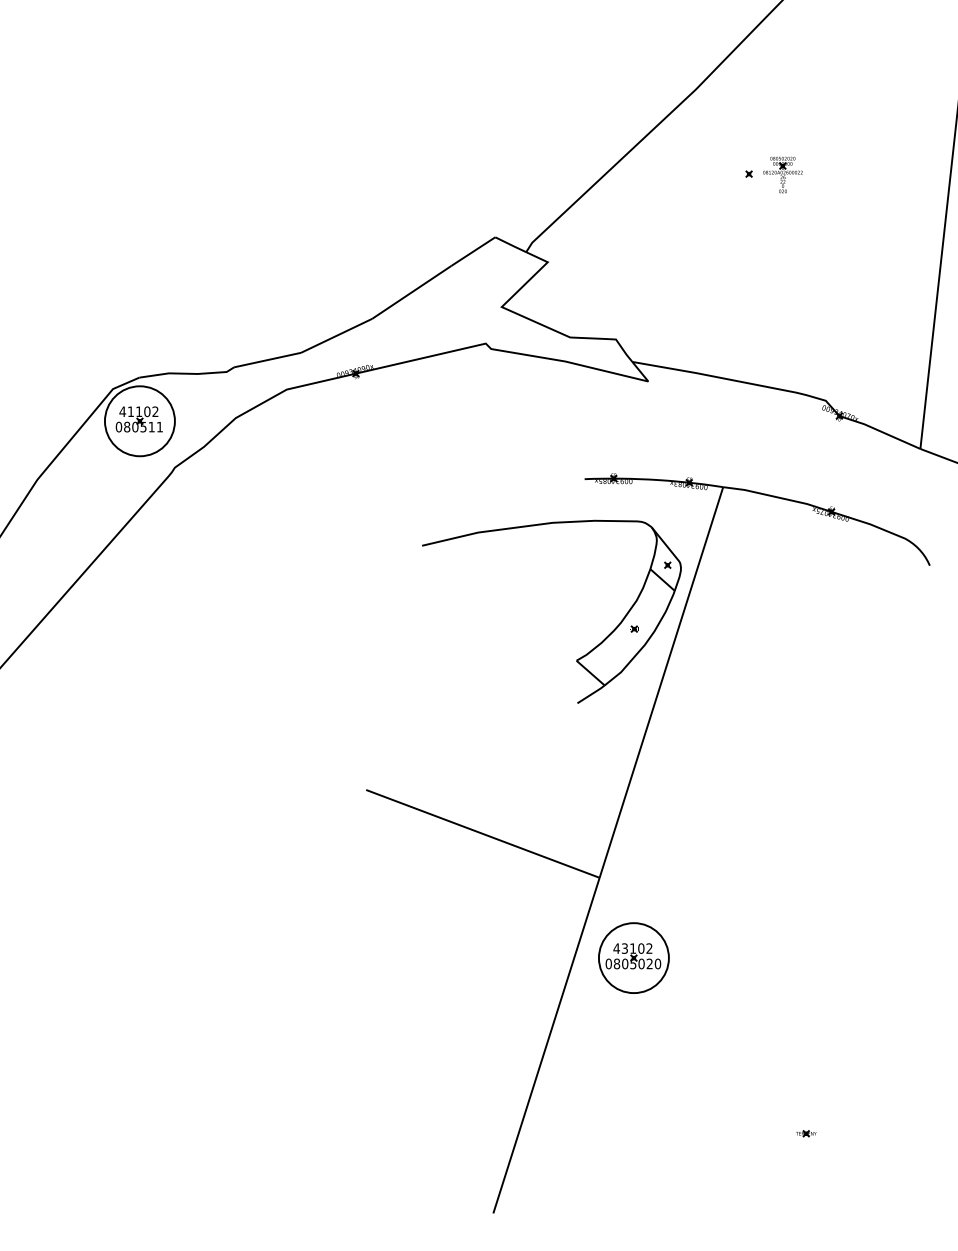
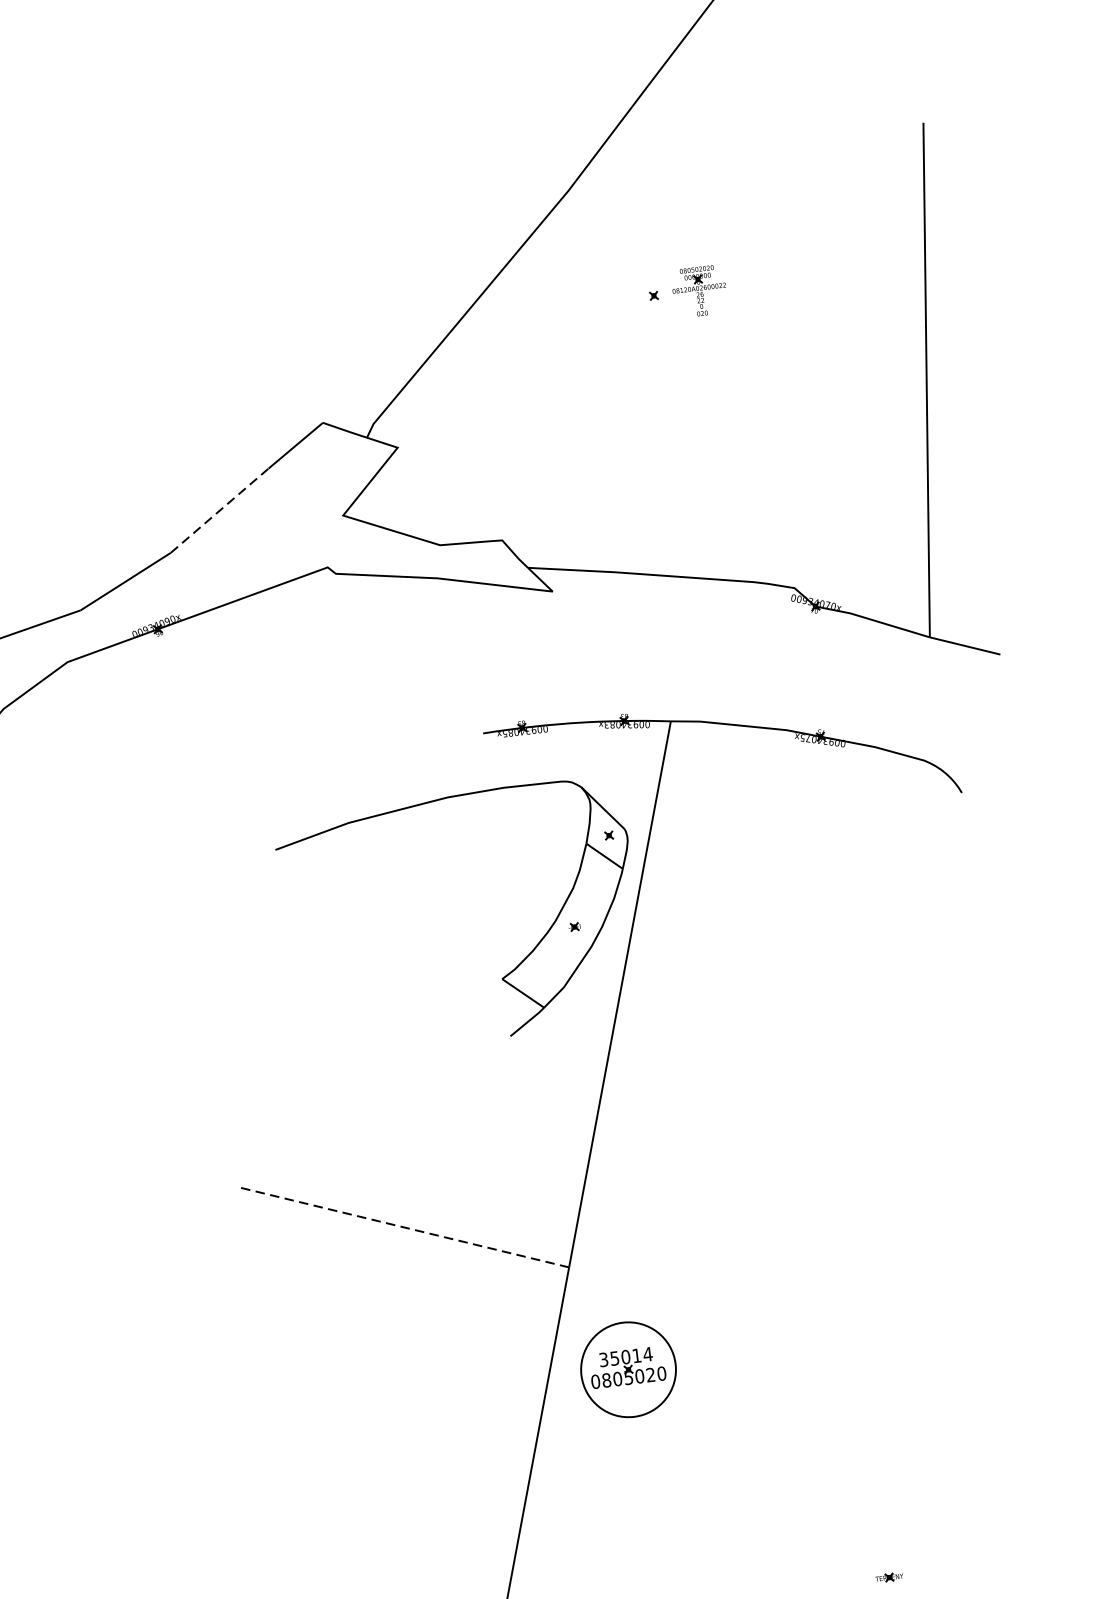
line: (411, 292) -> (219, 510), solid -> dashed
line: (482, 833) -> (404, 1227), solid -> dashed
text: (632, 948) -> (625, 1357), 43102 -> 35014

